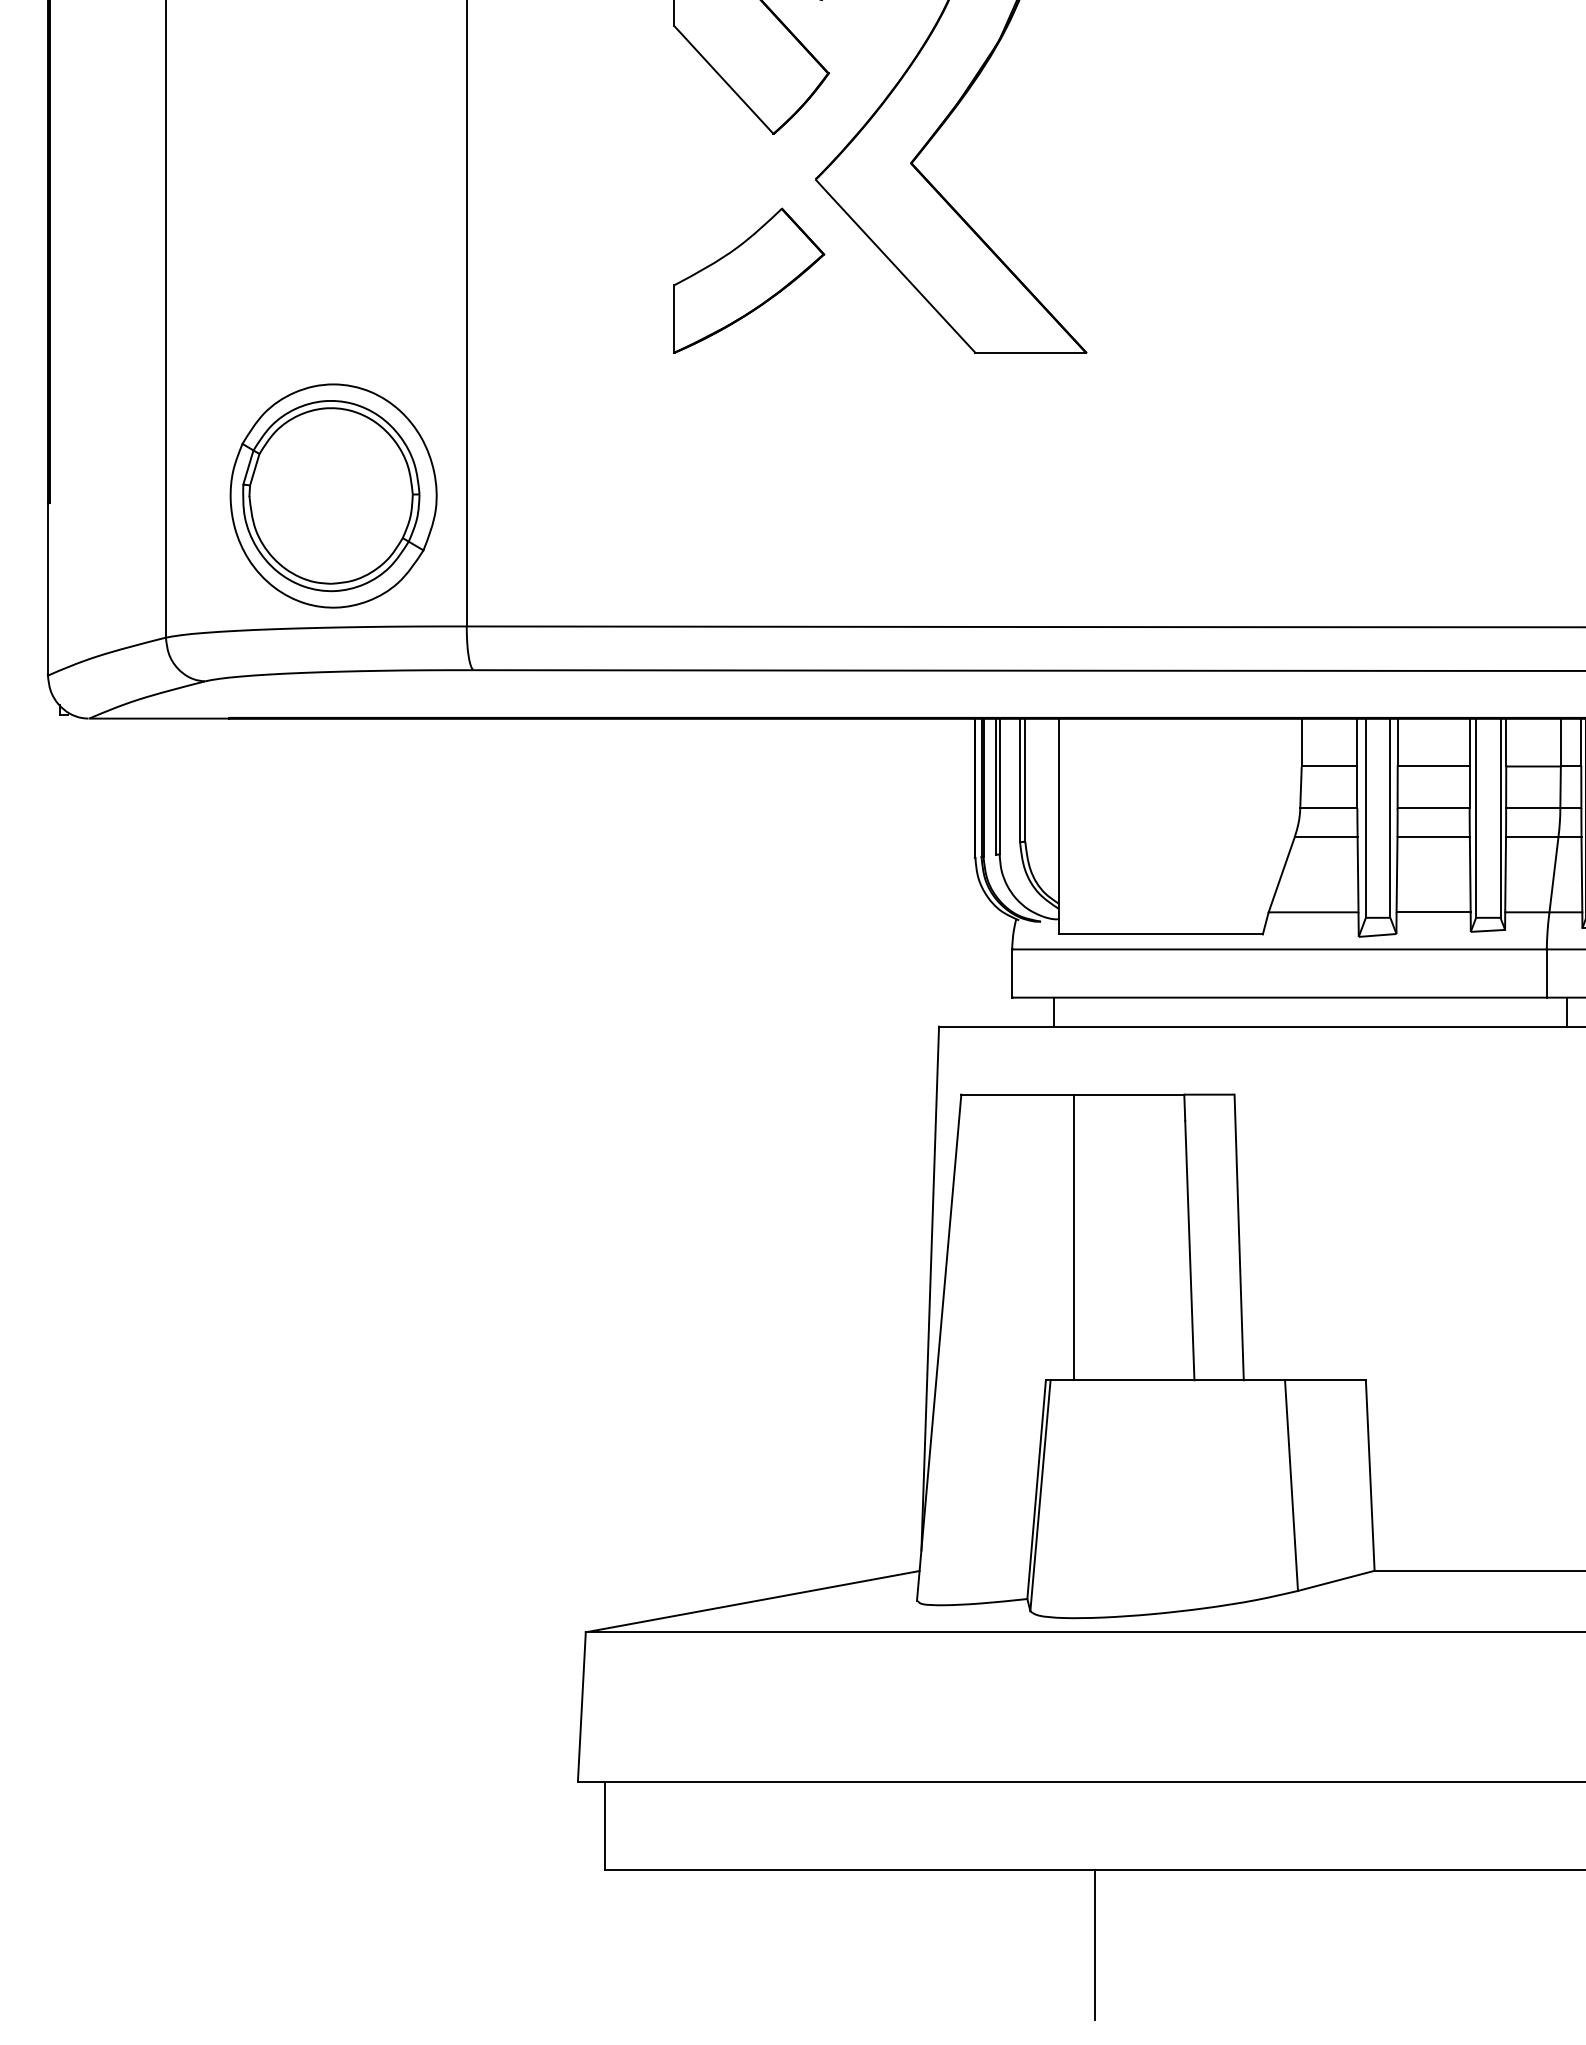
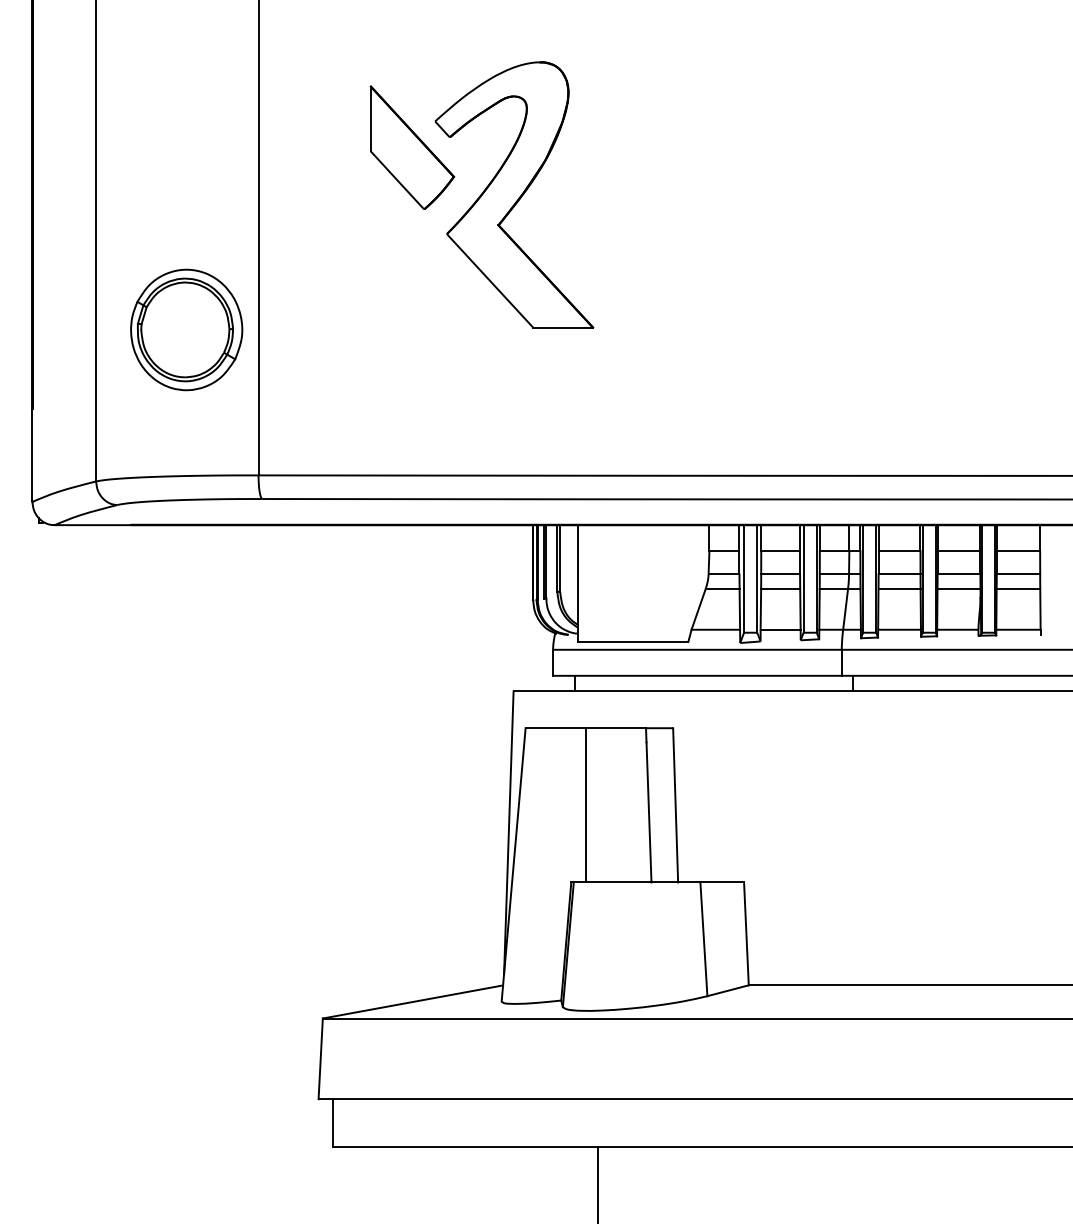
part: (749, 280) -> (411, 288), removed
part: (333, 495) -> (186, 329), moved

